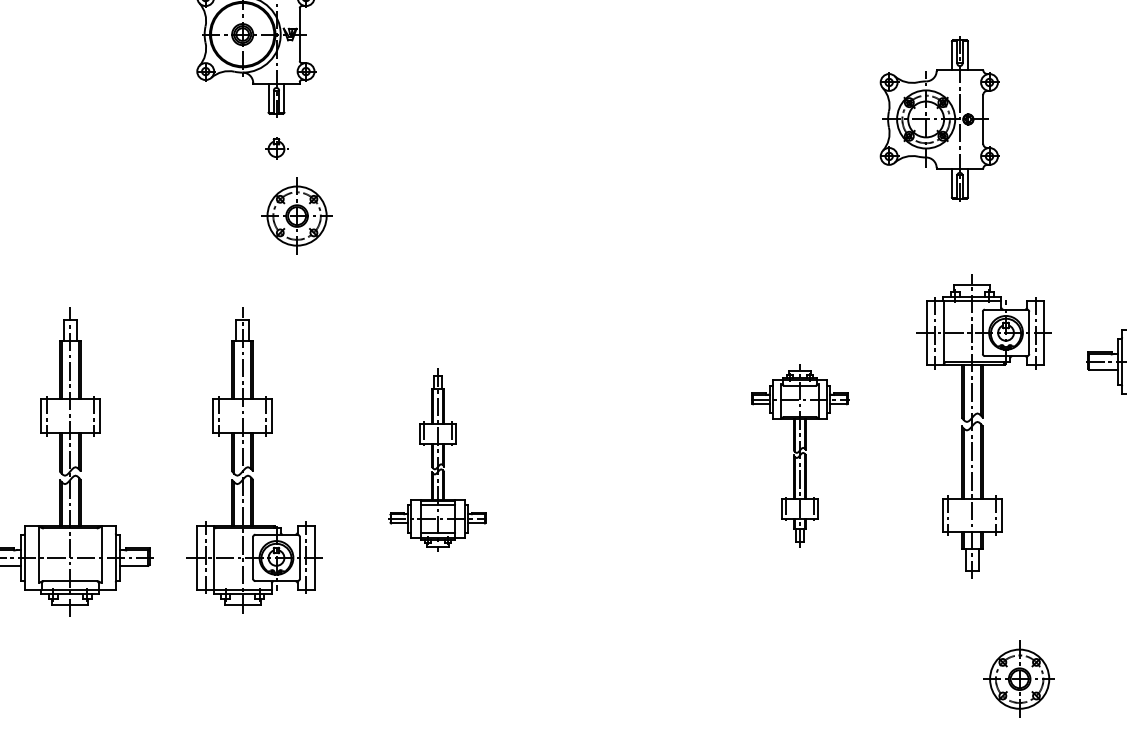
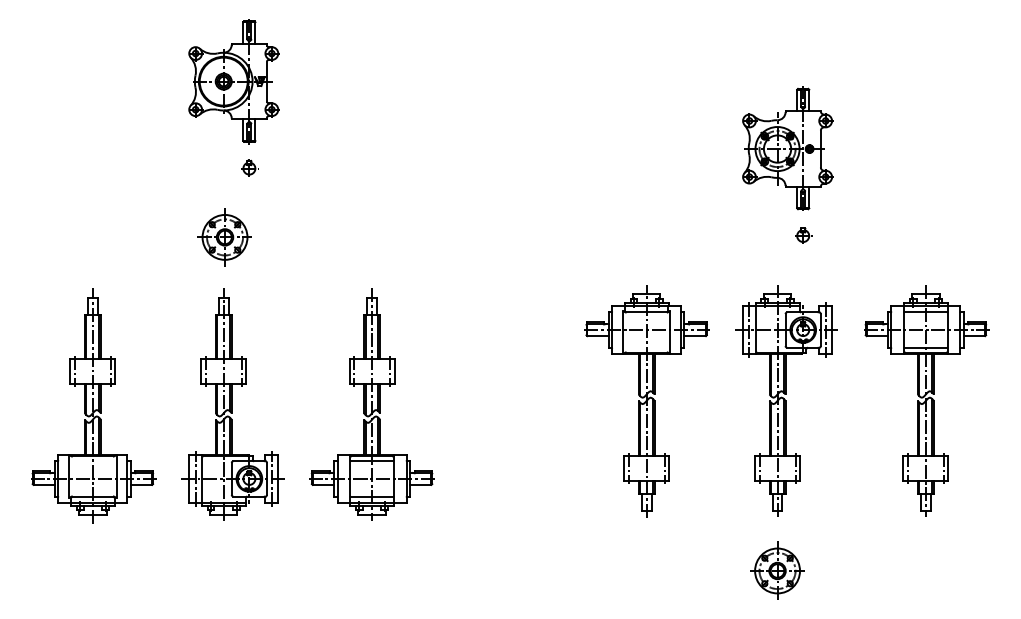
part: (939, 118) -> (787, 148), moved
part: (296, 216) -> (224, 237), moved
part: (1006, 237) -> (803, 235), added
part: (984, 425) -> (786, 400), moved
part: (799, 455) -> (646, 401), size x1.67
part: (437, 459) -> (371, 404), size x1.67
part: (1019, 678) -> (777, 570), moved

